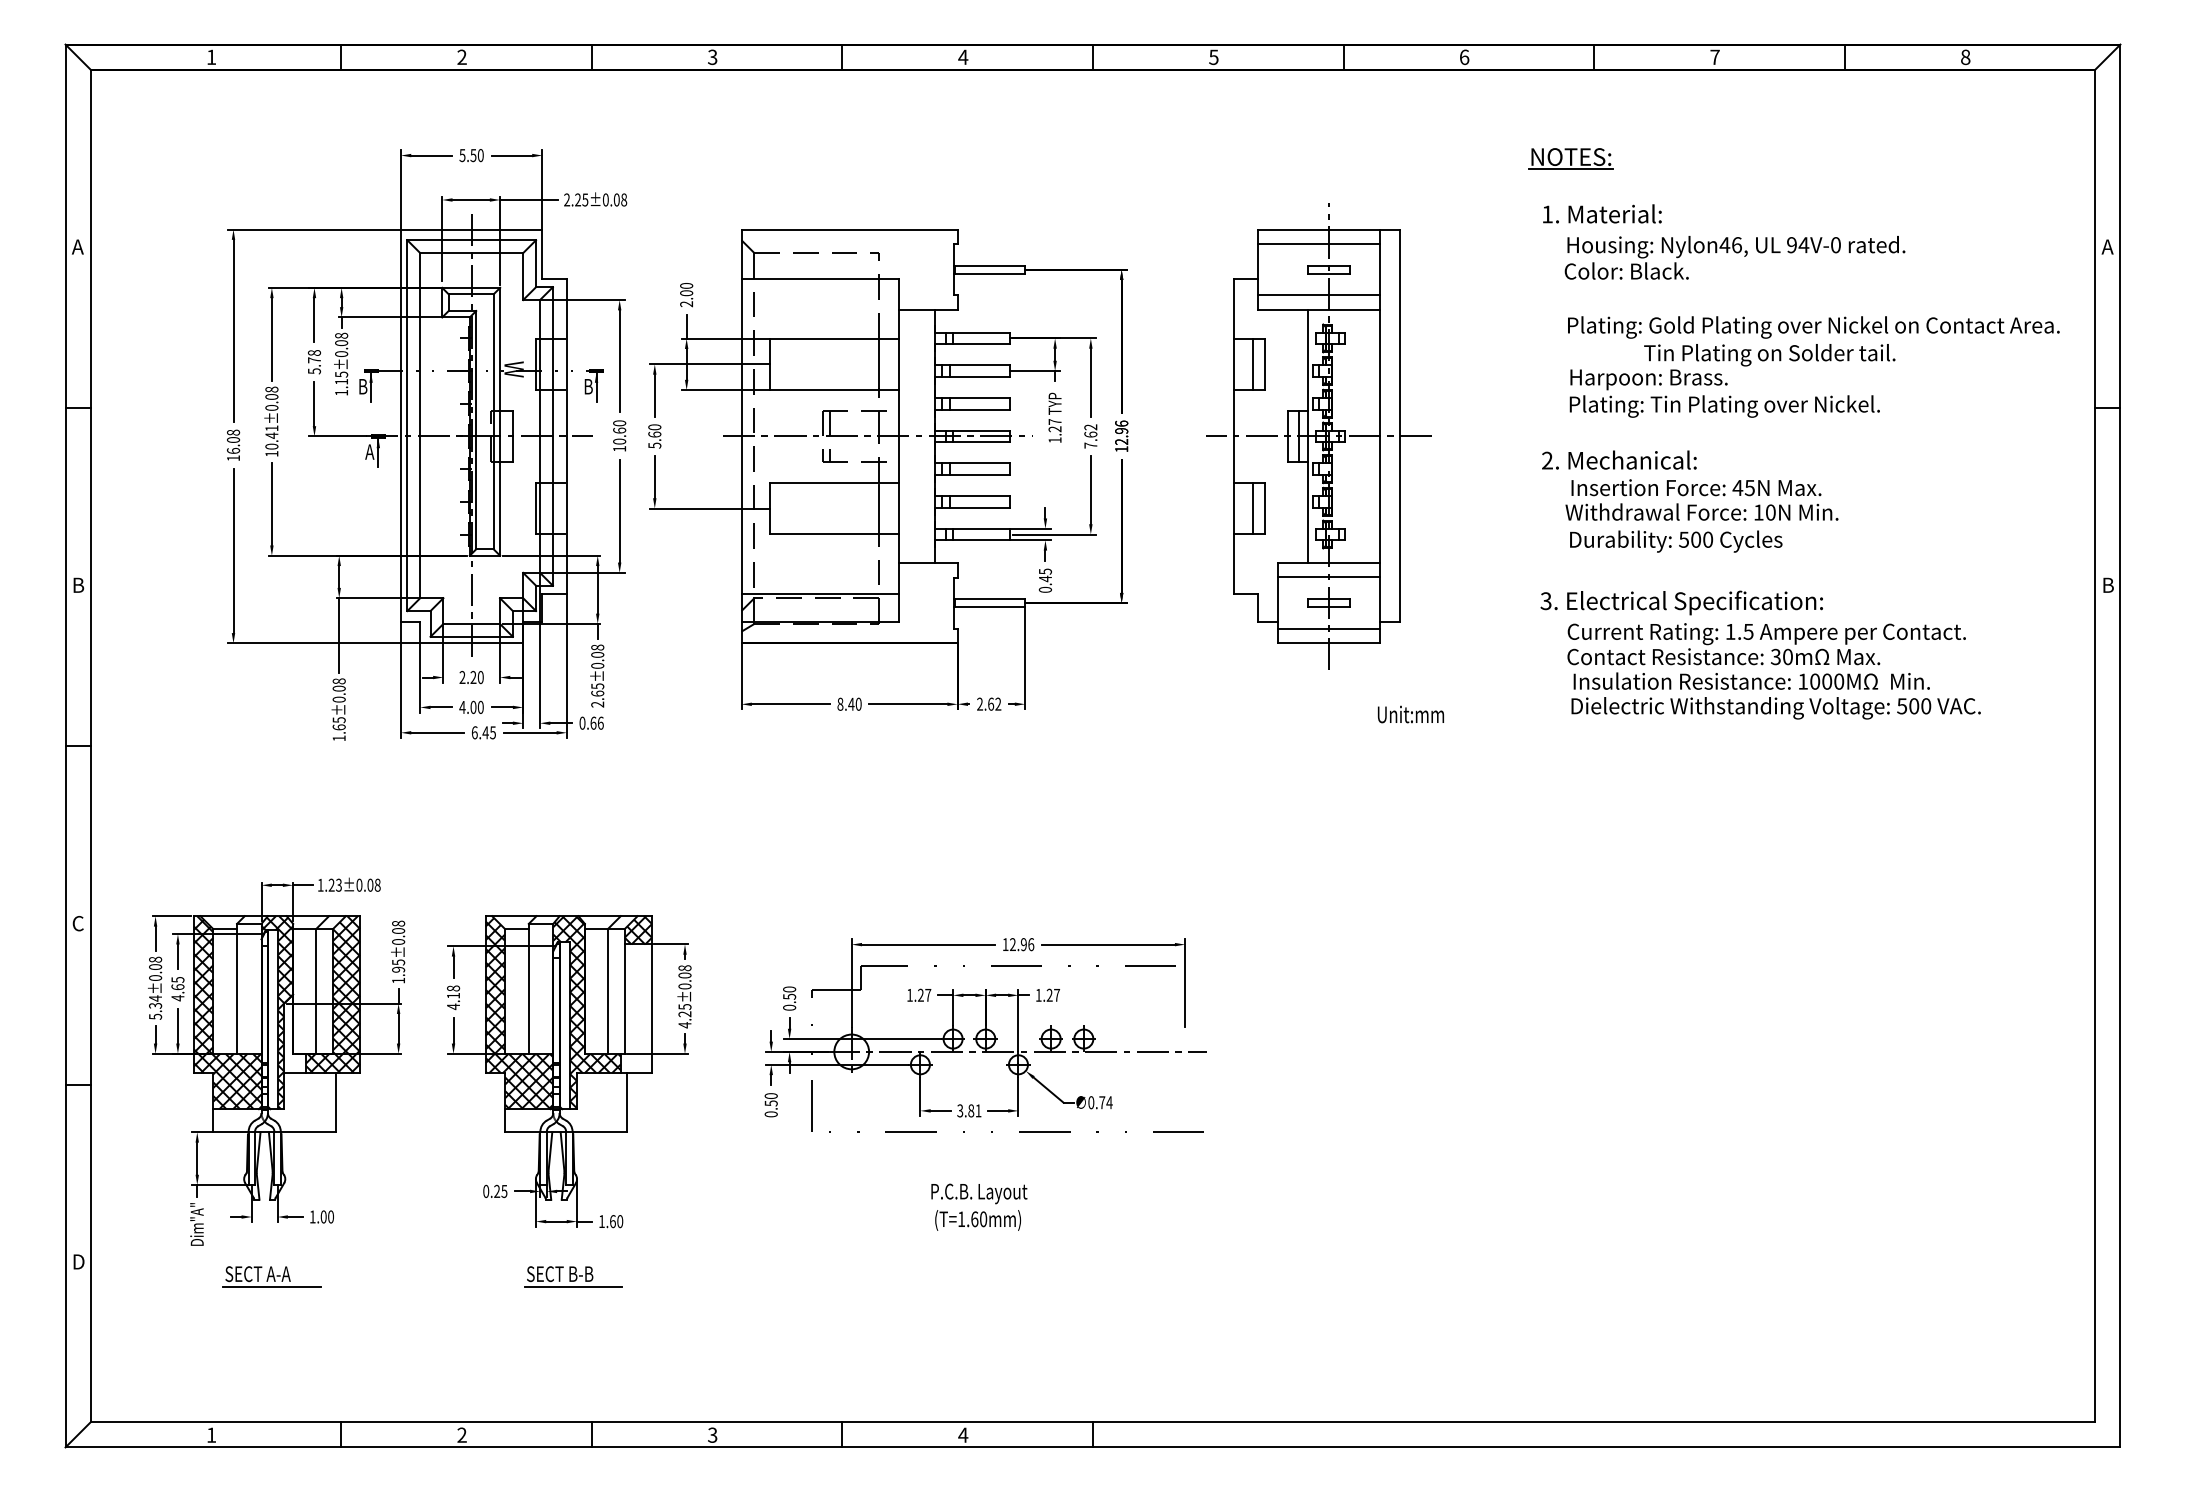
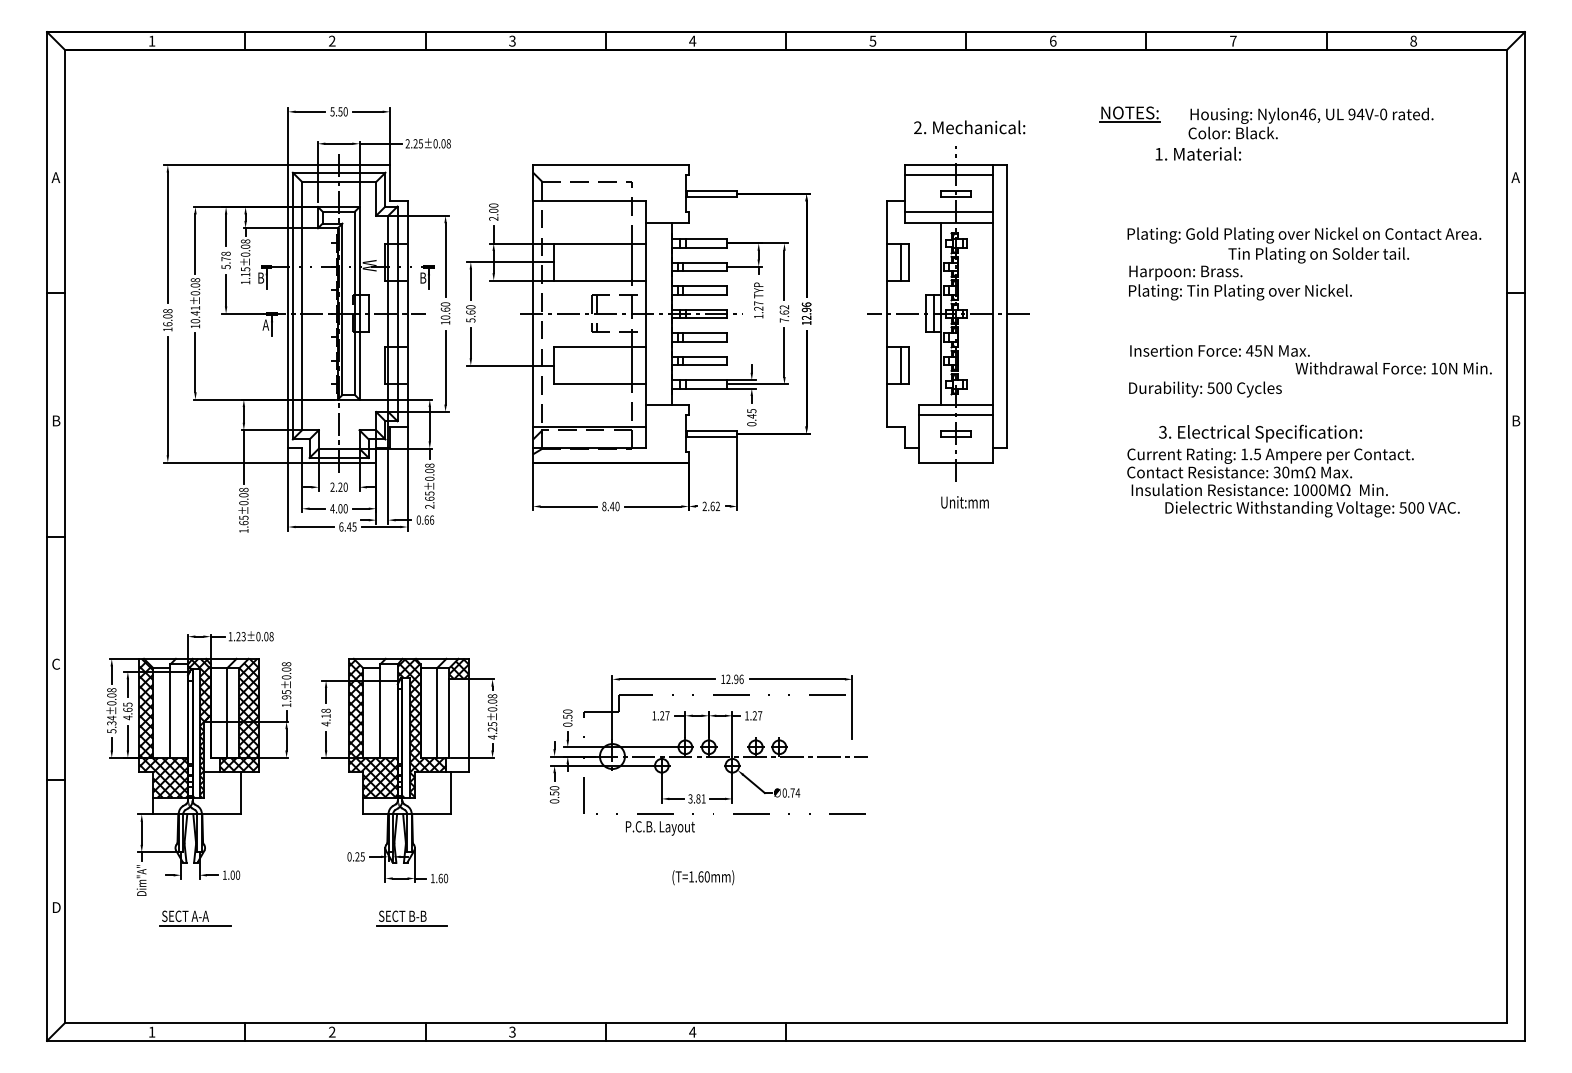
text: (1602, 213) -> (1198, 153), moved
text: (1734, 257) -> (1310, 123), moved
text: (1769, 355) -> (1318, 255), moved
text: (1619, 459) -> (969, 126), moved
text: (1701, 511) -> (1393, 367), moved
text: (1681, 602) -> (1260, 433), moved
line: (1328, 628) -> (955, 451), removed
text: (1775, 708) -> (1312, 509), moved
text: (1410, 714) -> (964, 502), moved
text: (979, 1193) -> (660, 828), moved

